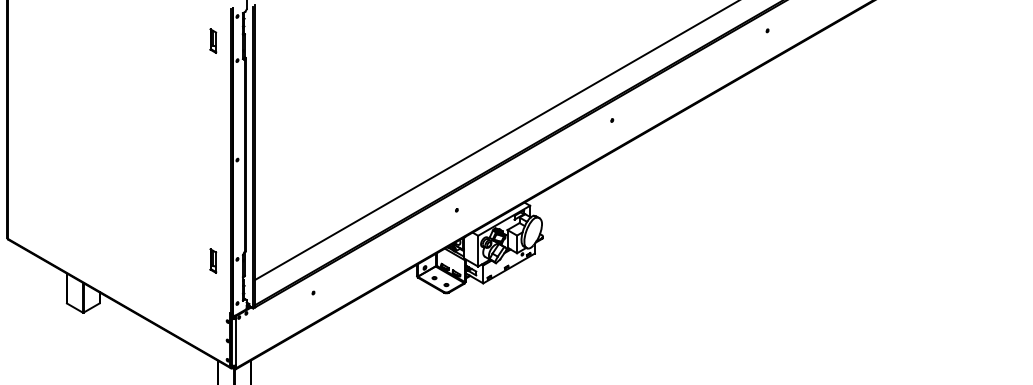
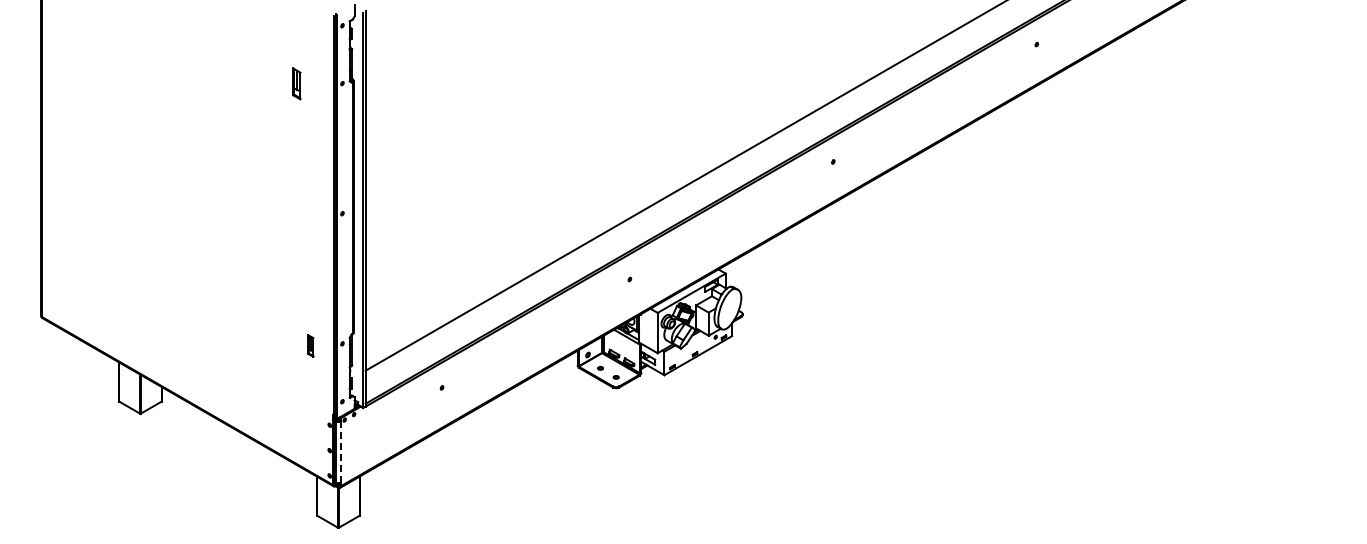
part: (213, 40) -> (296, 83), moved
part: (213, 260) -> (310, 345), size x0.7
line: (235, 342) -> (340, 452), solid -> dashed

